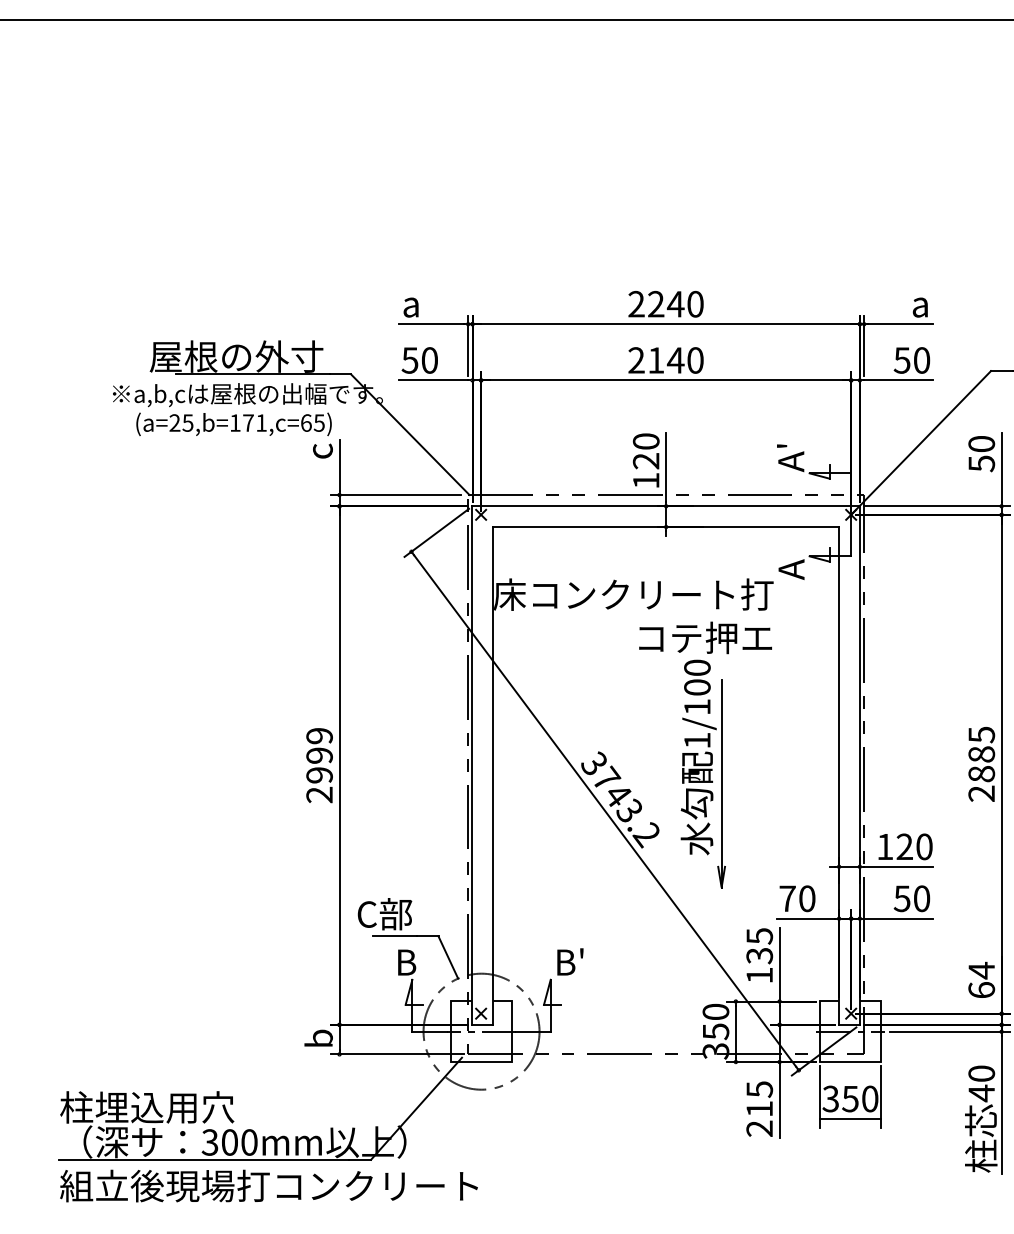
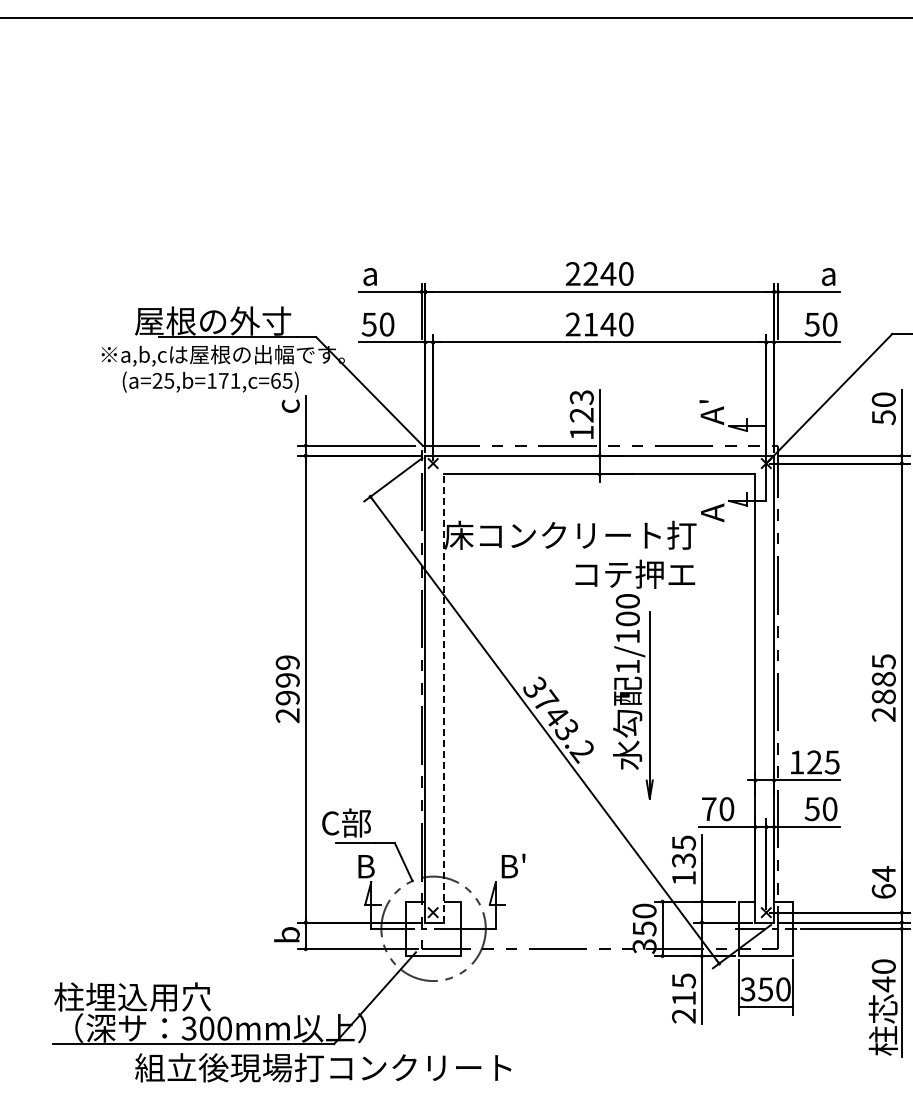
text: (645, 441) -> (581, 397), 120 -> 123
line: (493, 775) -> (444, 698), solid -> dashed
text: (923, 846) -> (831, 762), 120 -> 125
text: (269, 1185) -> (323, 1067), moved

